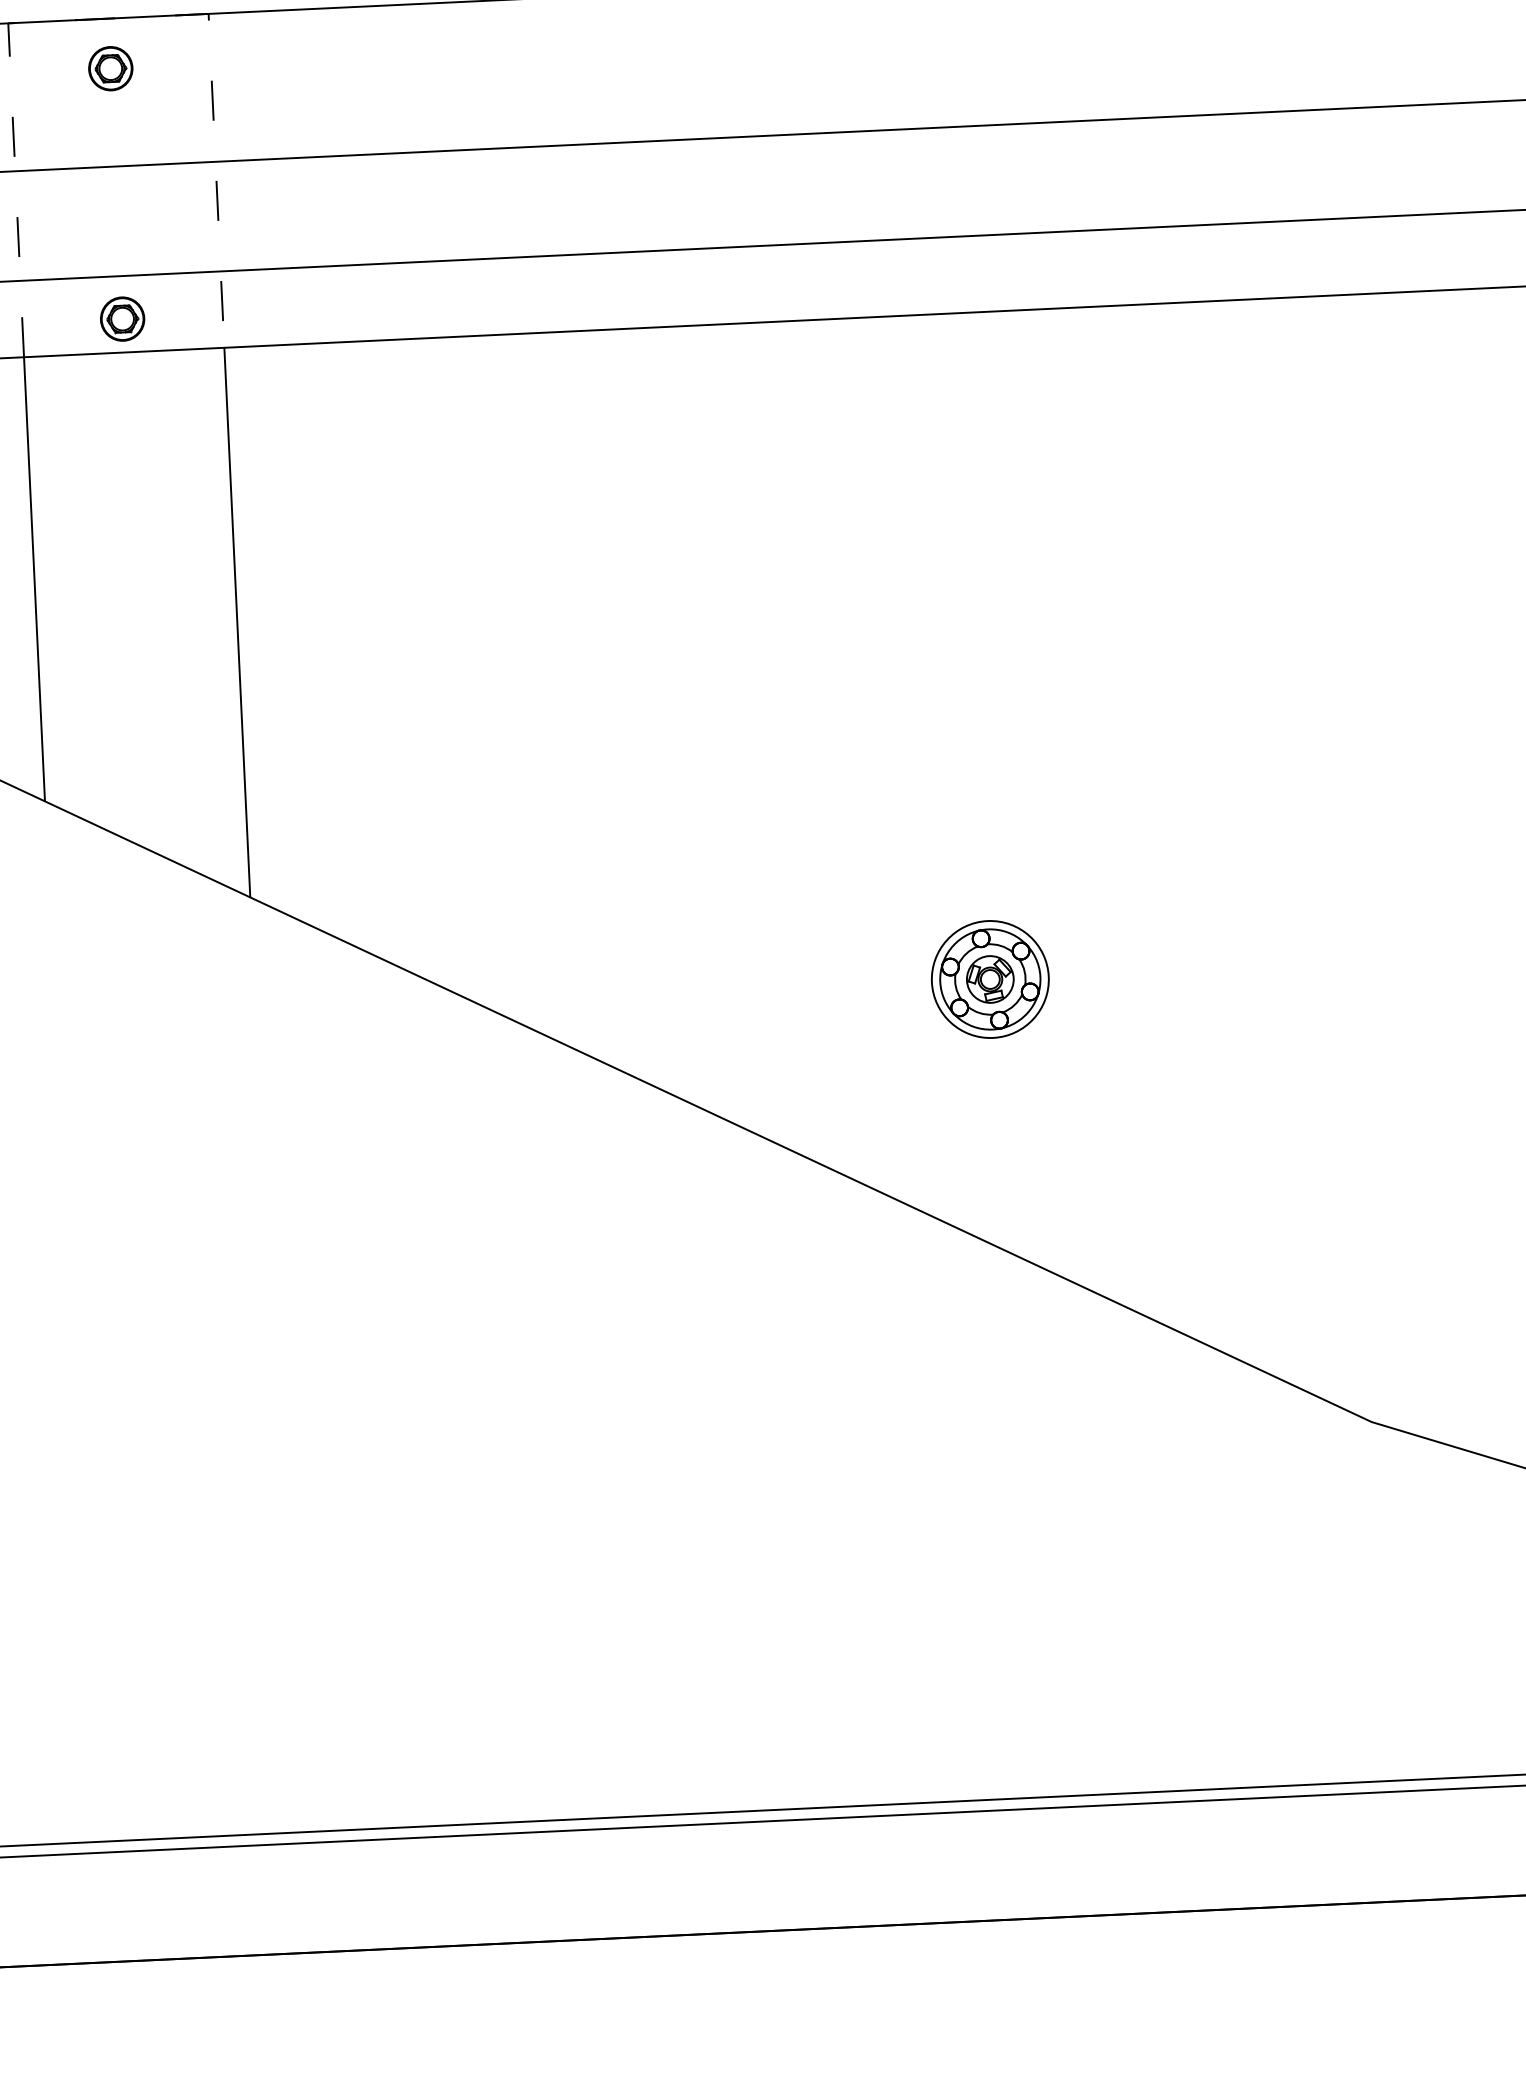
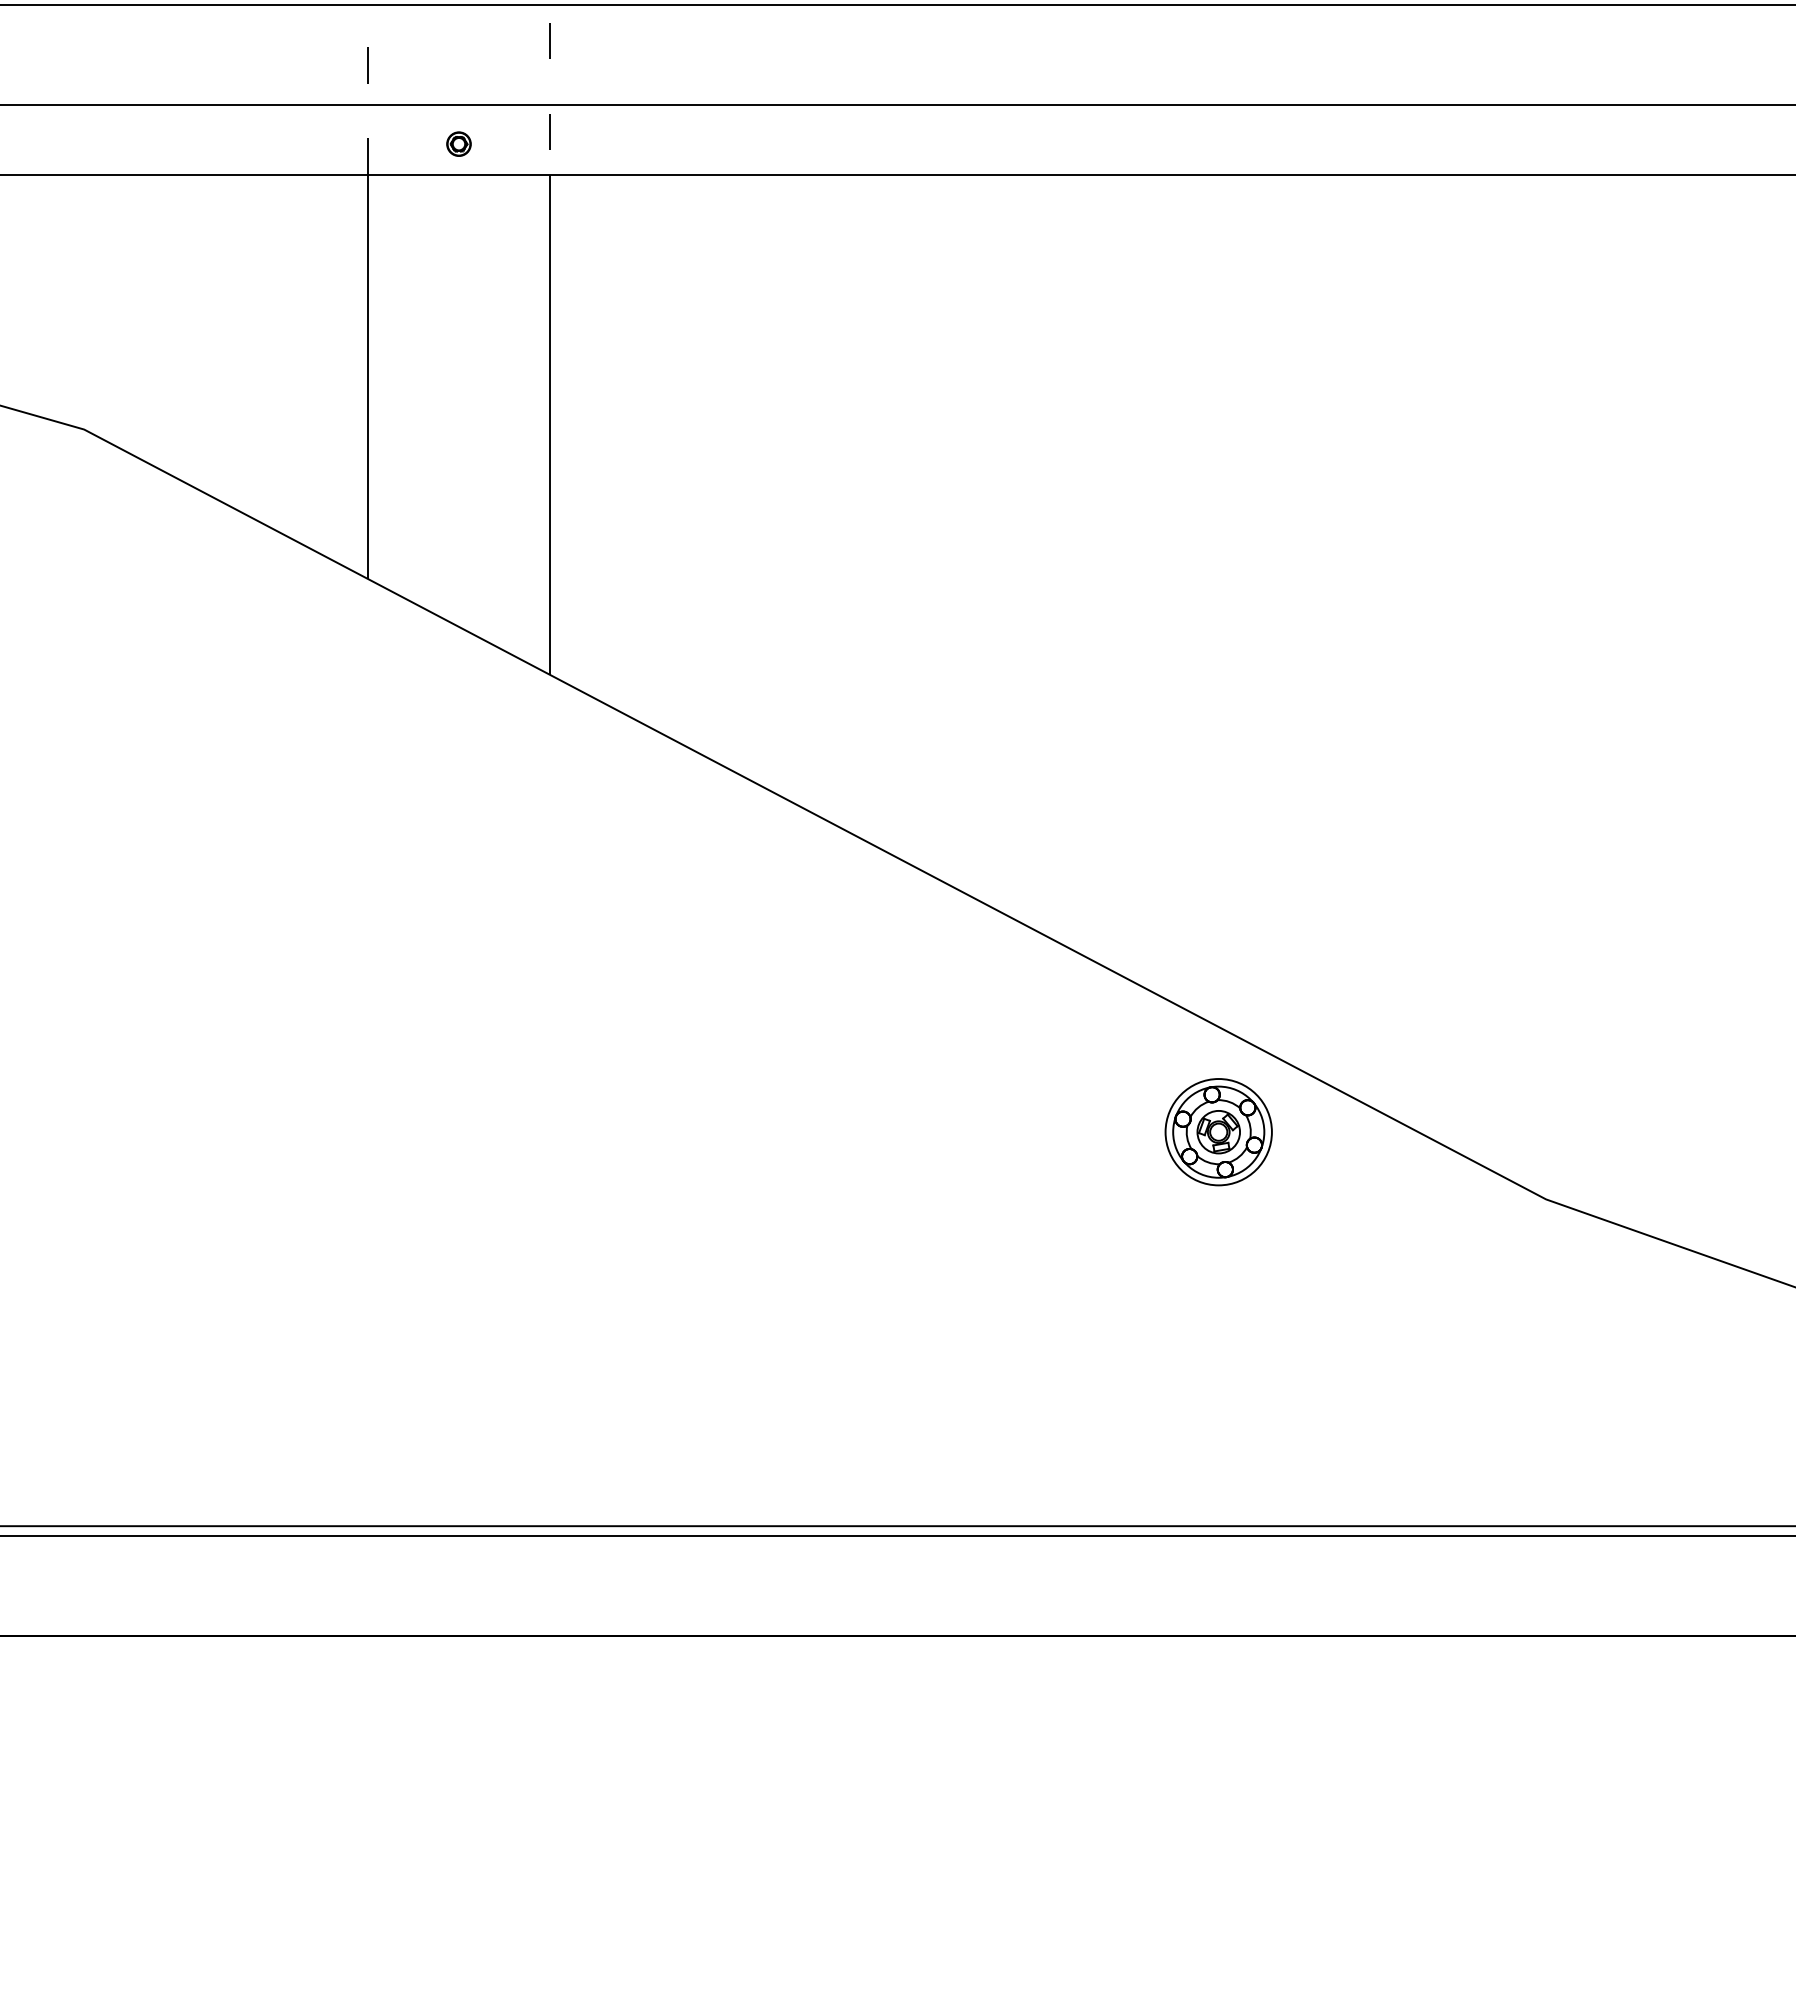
part: (122, 318) -> (458, 143), size x0.6
part: (990, 979) -> (1218, 1132), moved

